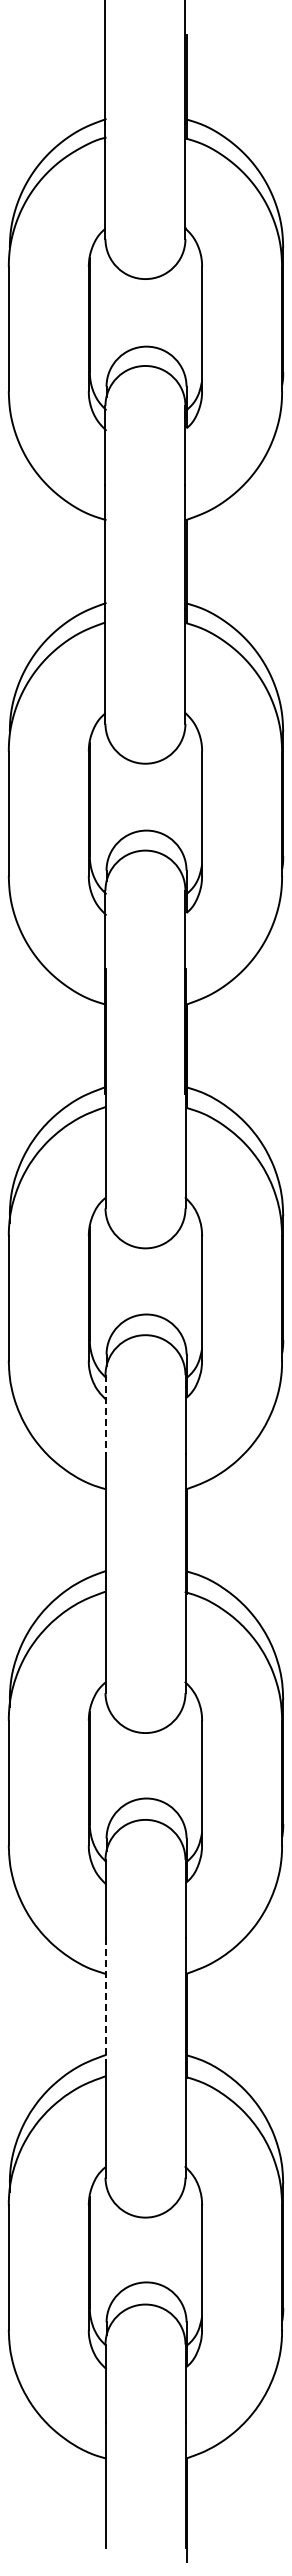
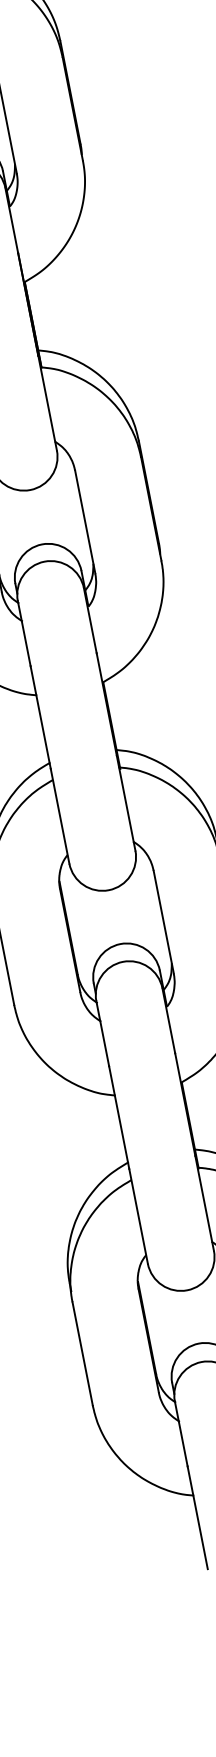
line: (105, 1415) -> (24, 634), dashed -> solid
line: (105, 2001) -> (119, 1118), dashed -> solid

